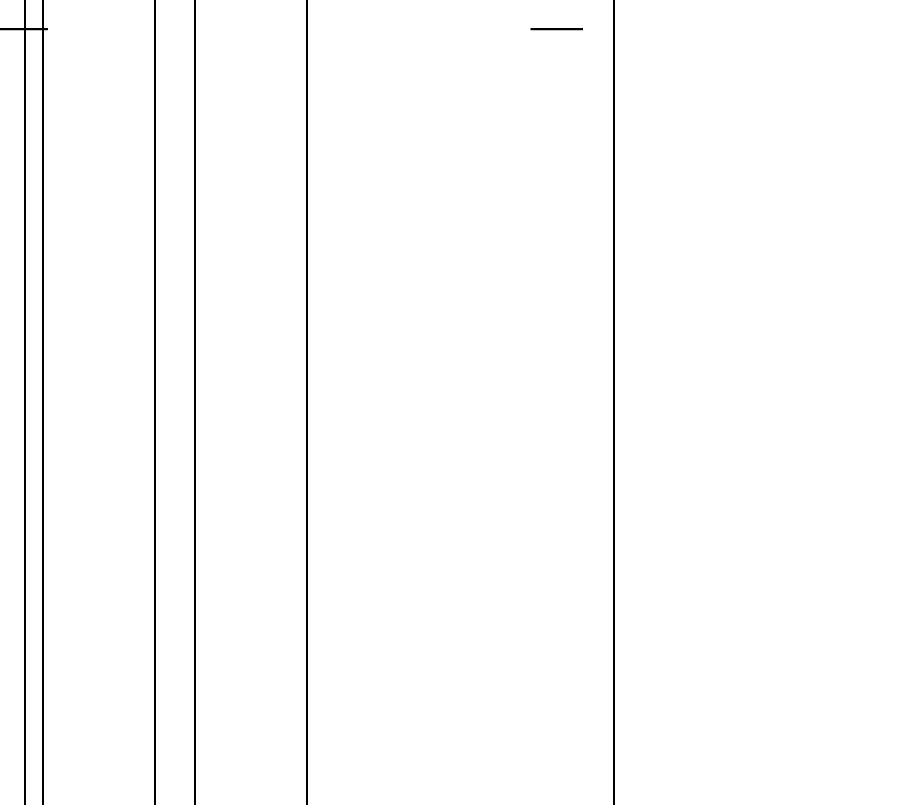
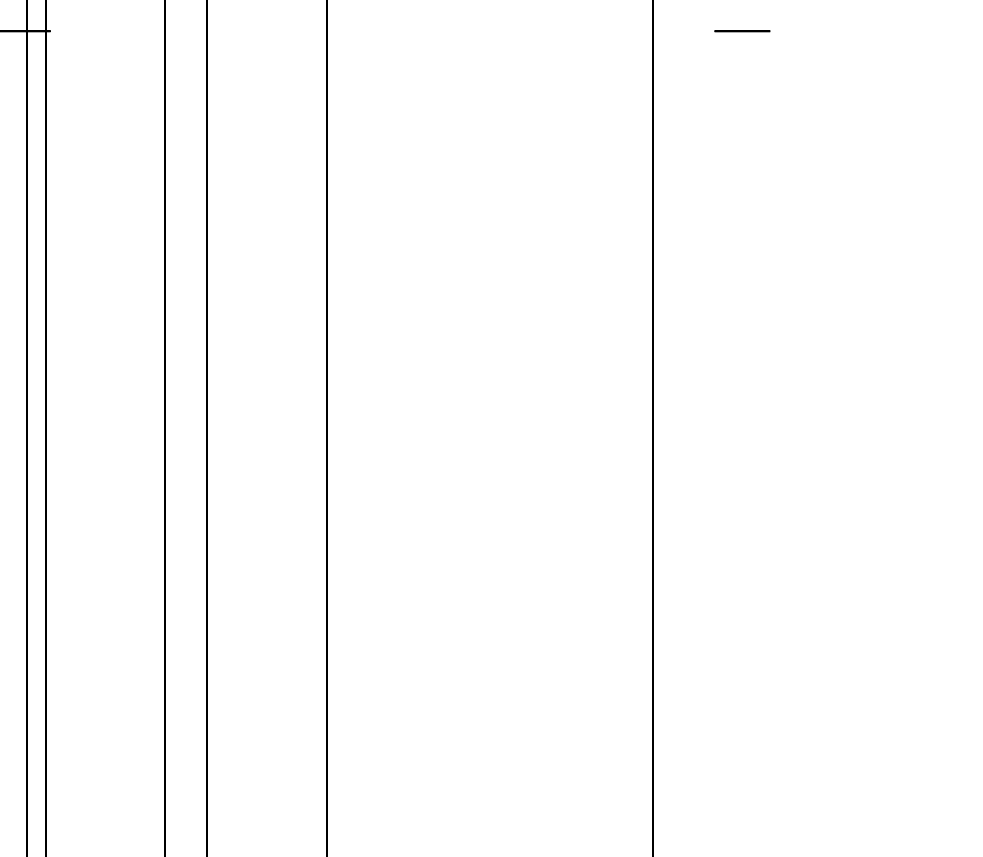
circle: (556, 29) -> (742, 31), moved

